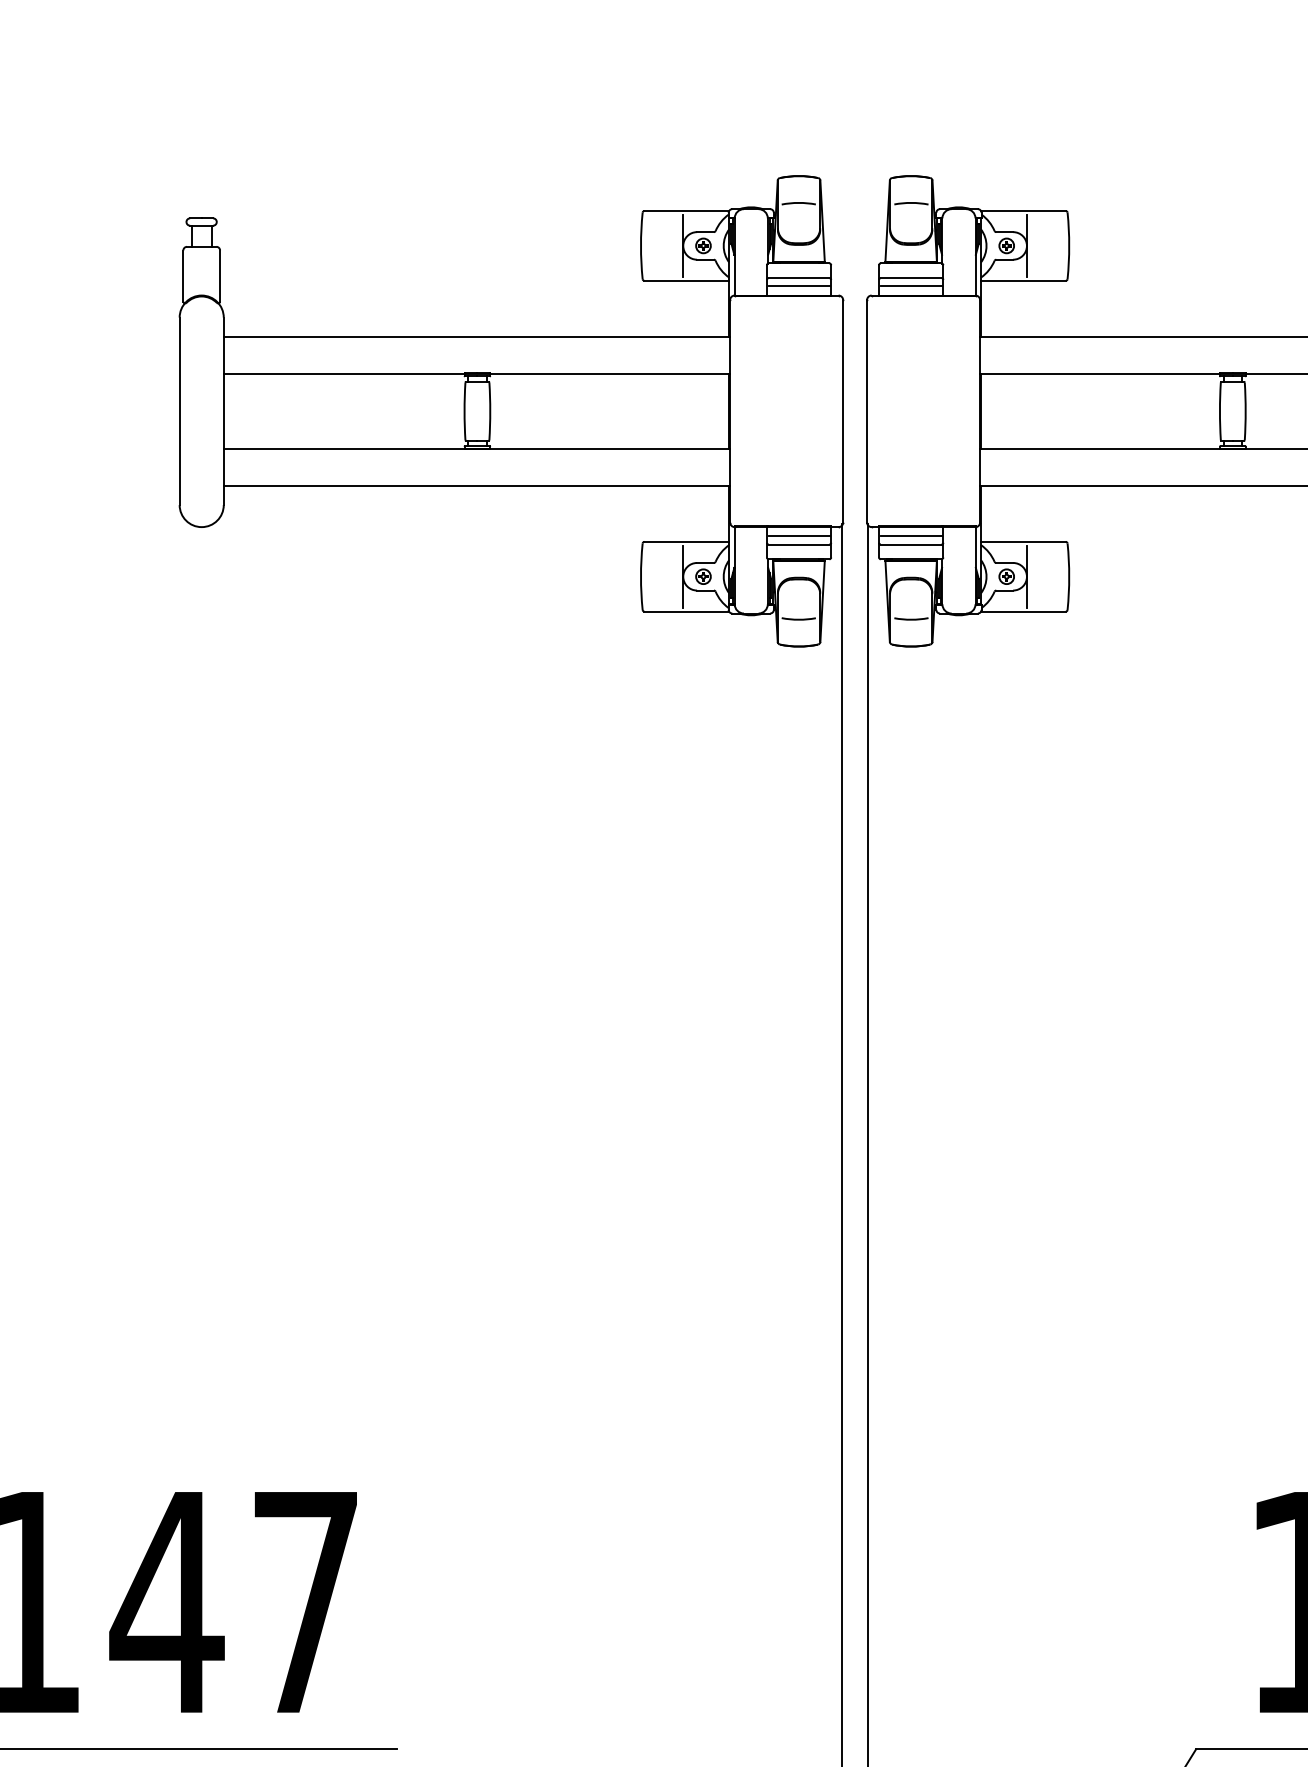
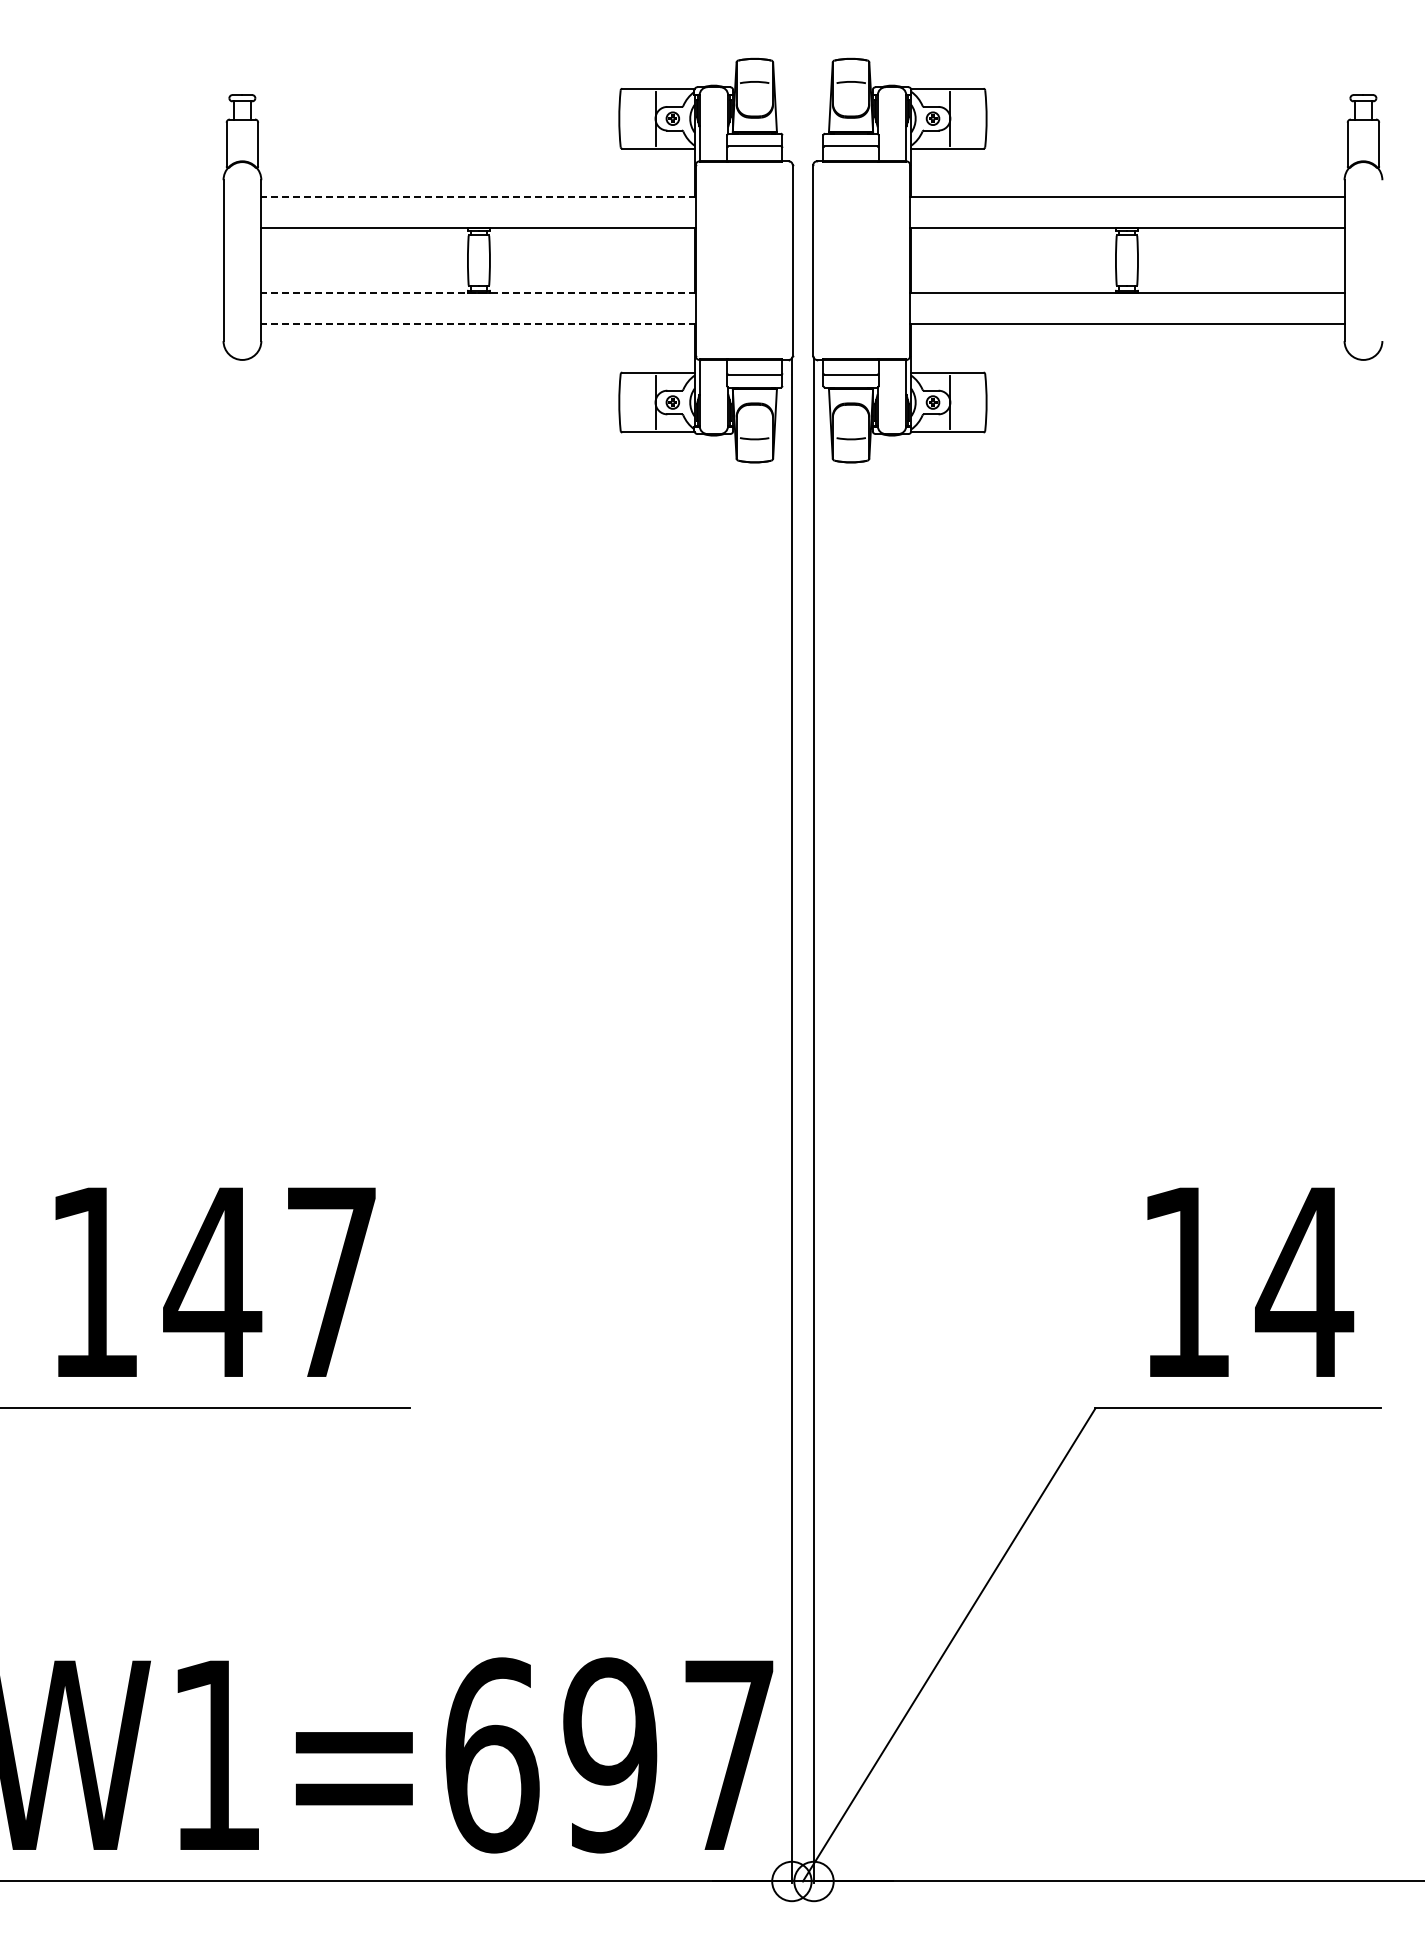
line: (798, 286) -> (754, 153), removed
line: (910, 286) -> (850, 153), removed
line: (476, 336) -> (478, 196), solid -> dashed
line: (476, 448) -> (478, 292), solid -> dashed
line: (476, 485) -> (478, 324), solid -> dashed
line: (798, 535) -> (754, 367), removed
line: (910, 535) -> (850, 367), removed

